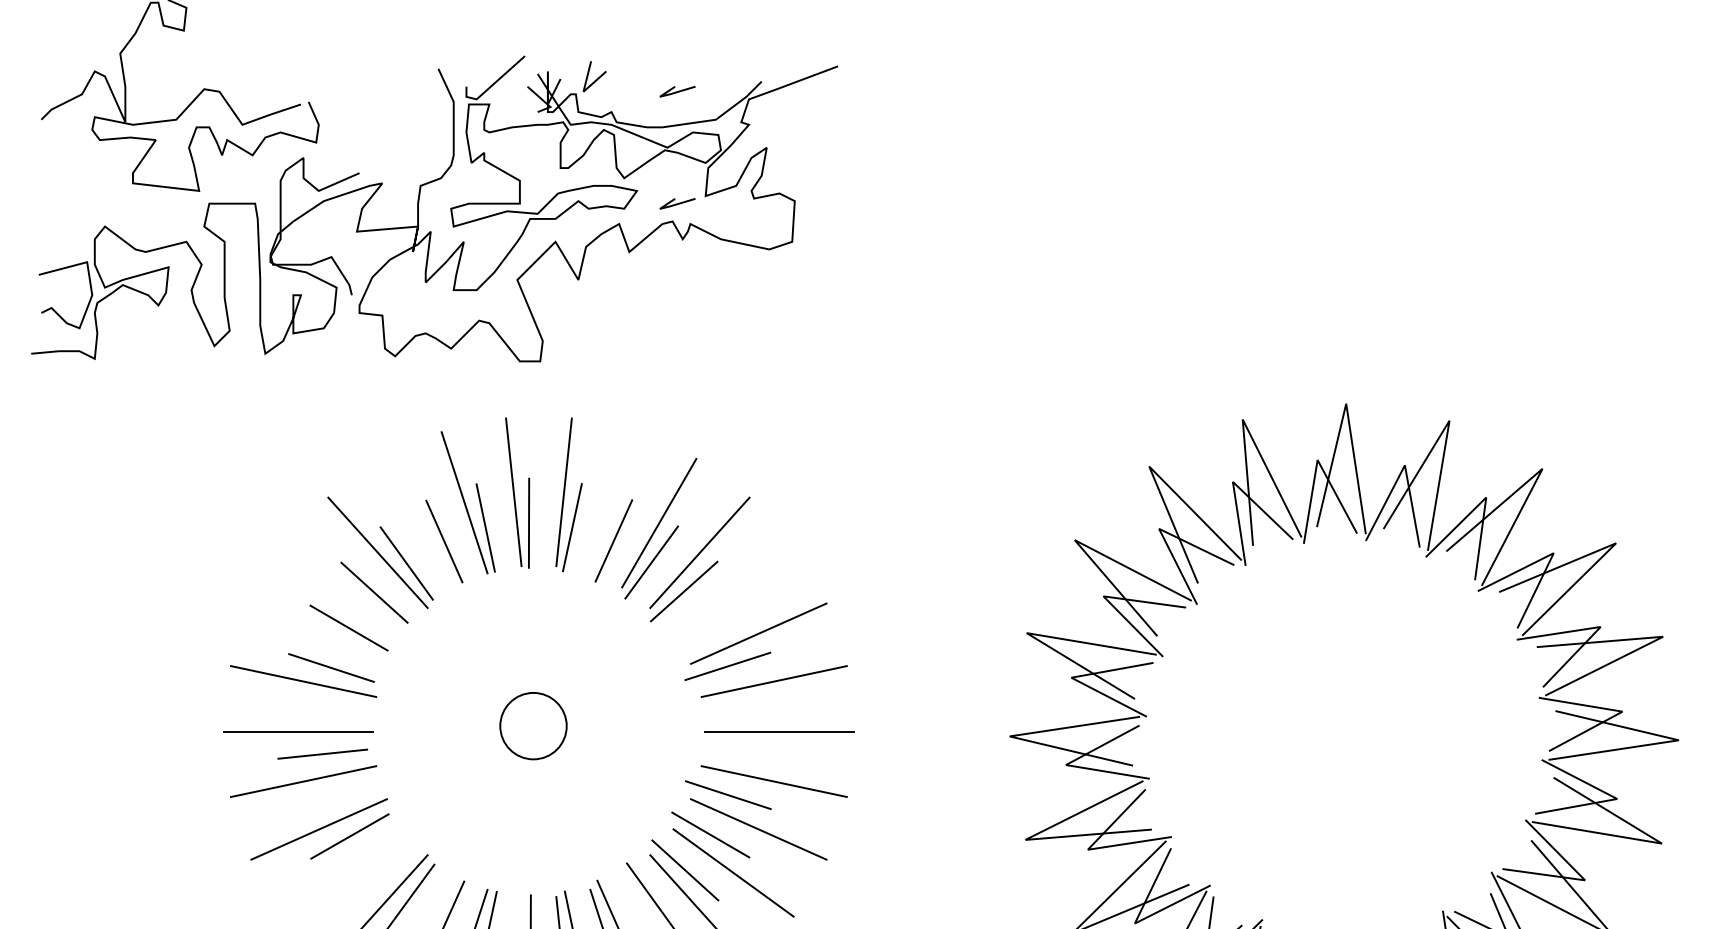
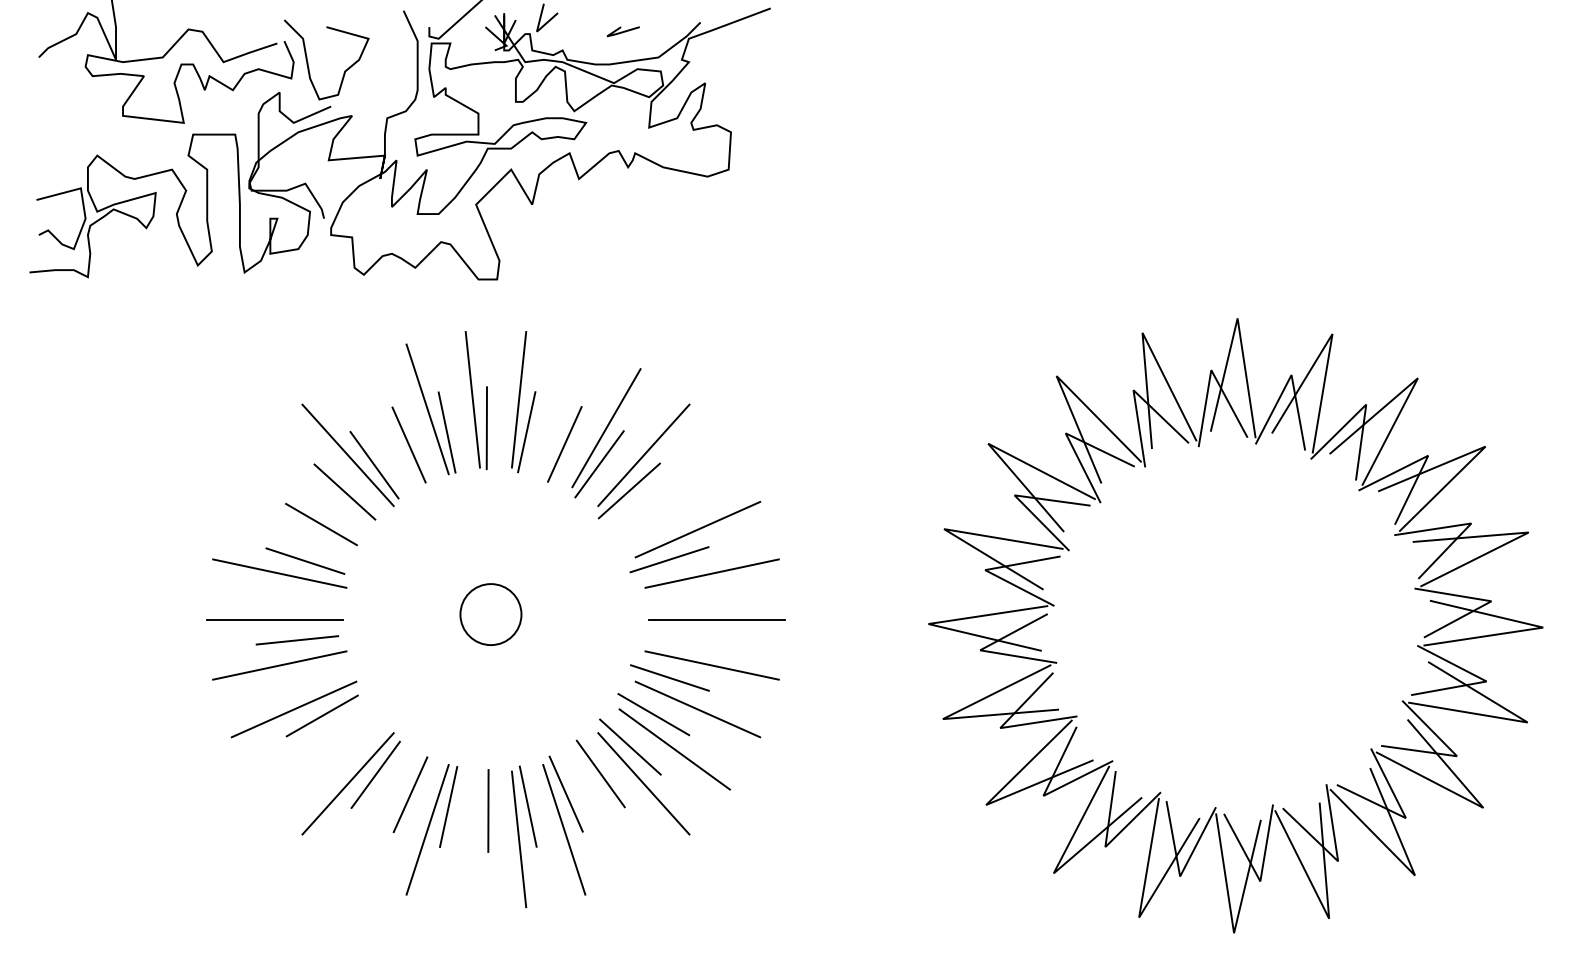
curve: (334, 125) -> (308, 62), added
line: (676, 203) -> (622, 134), removed

